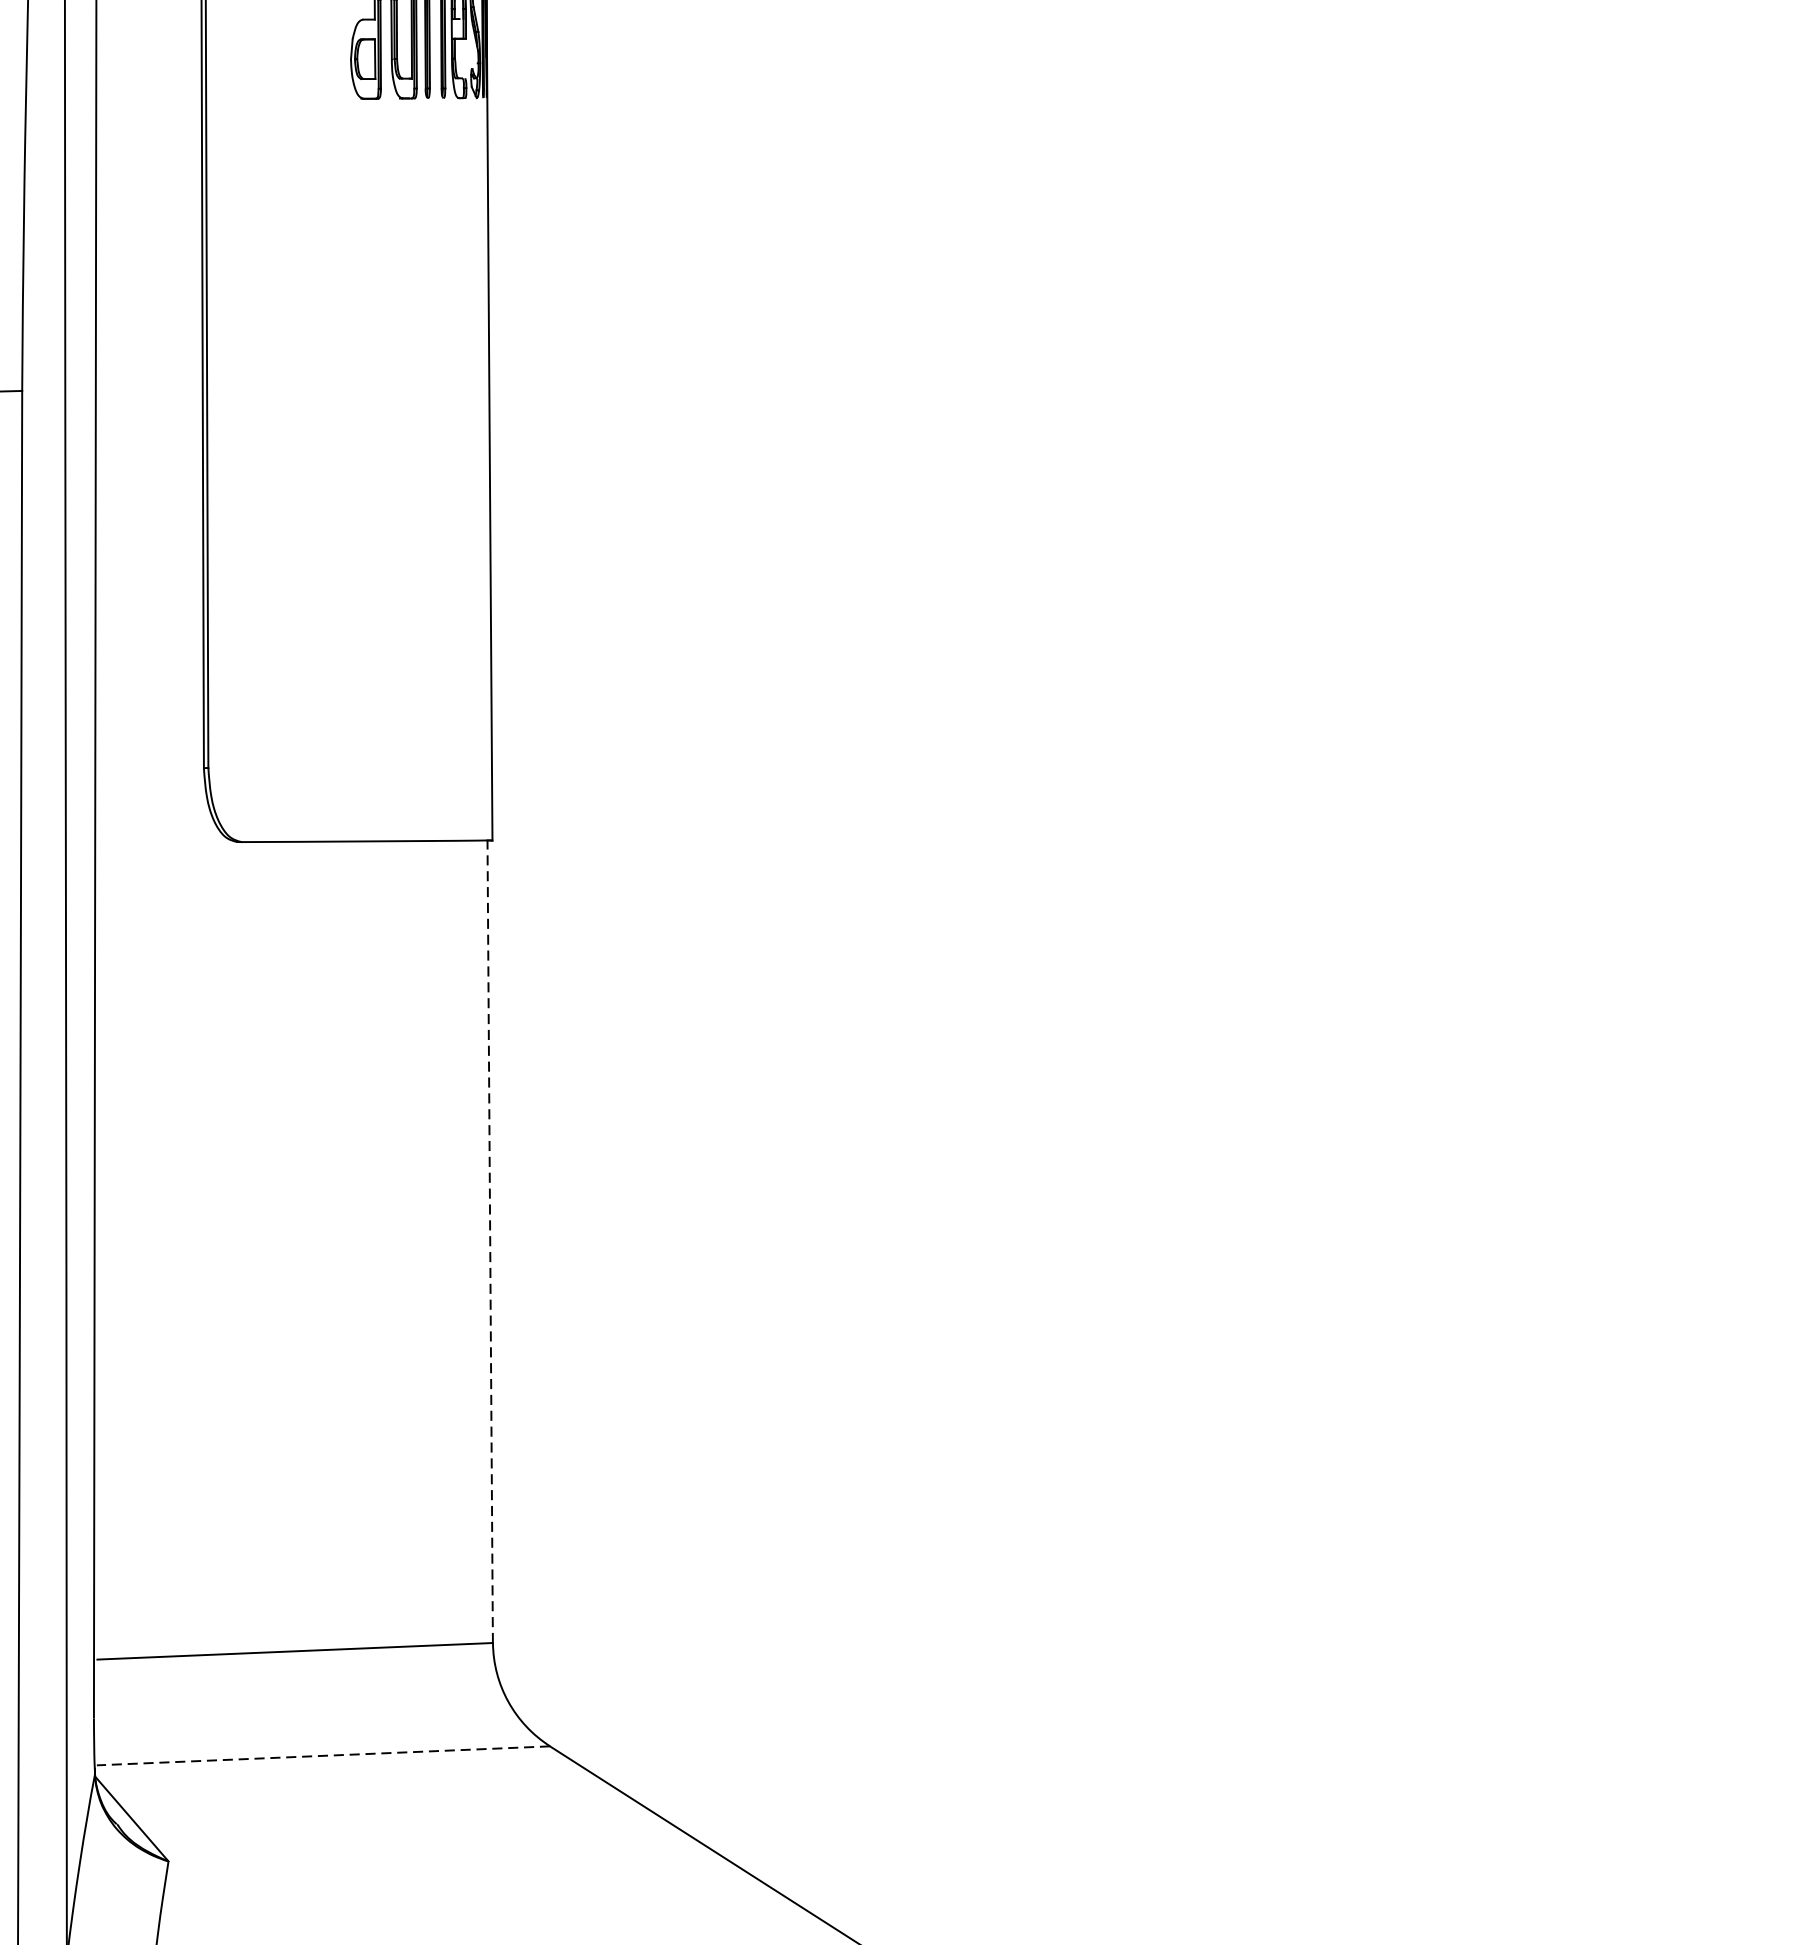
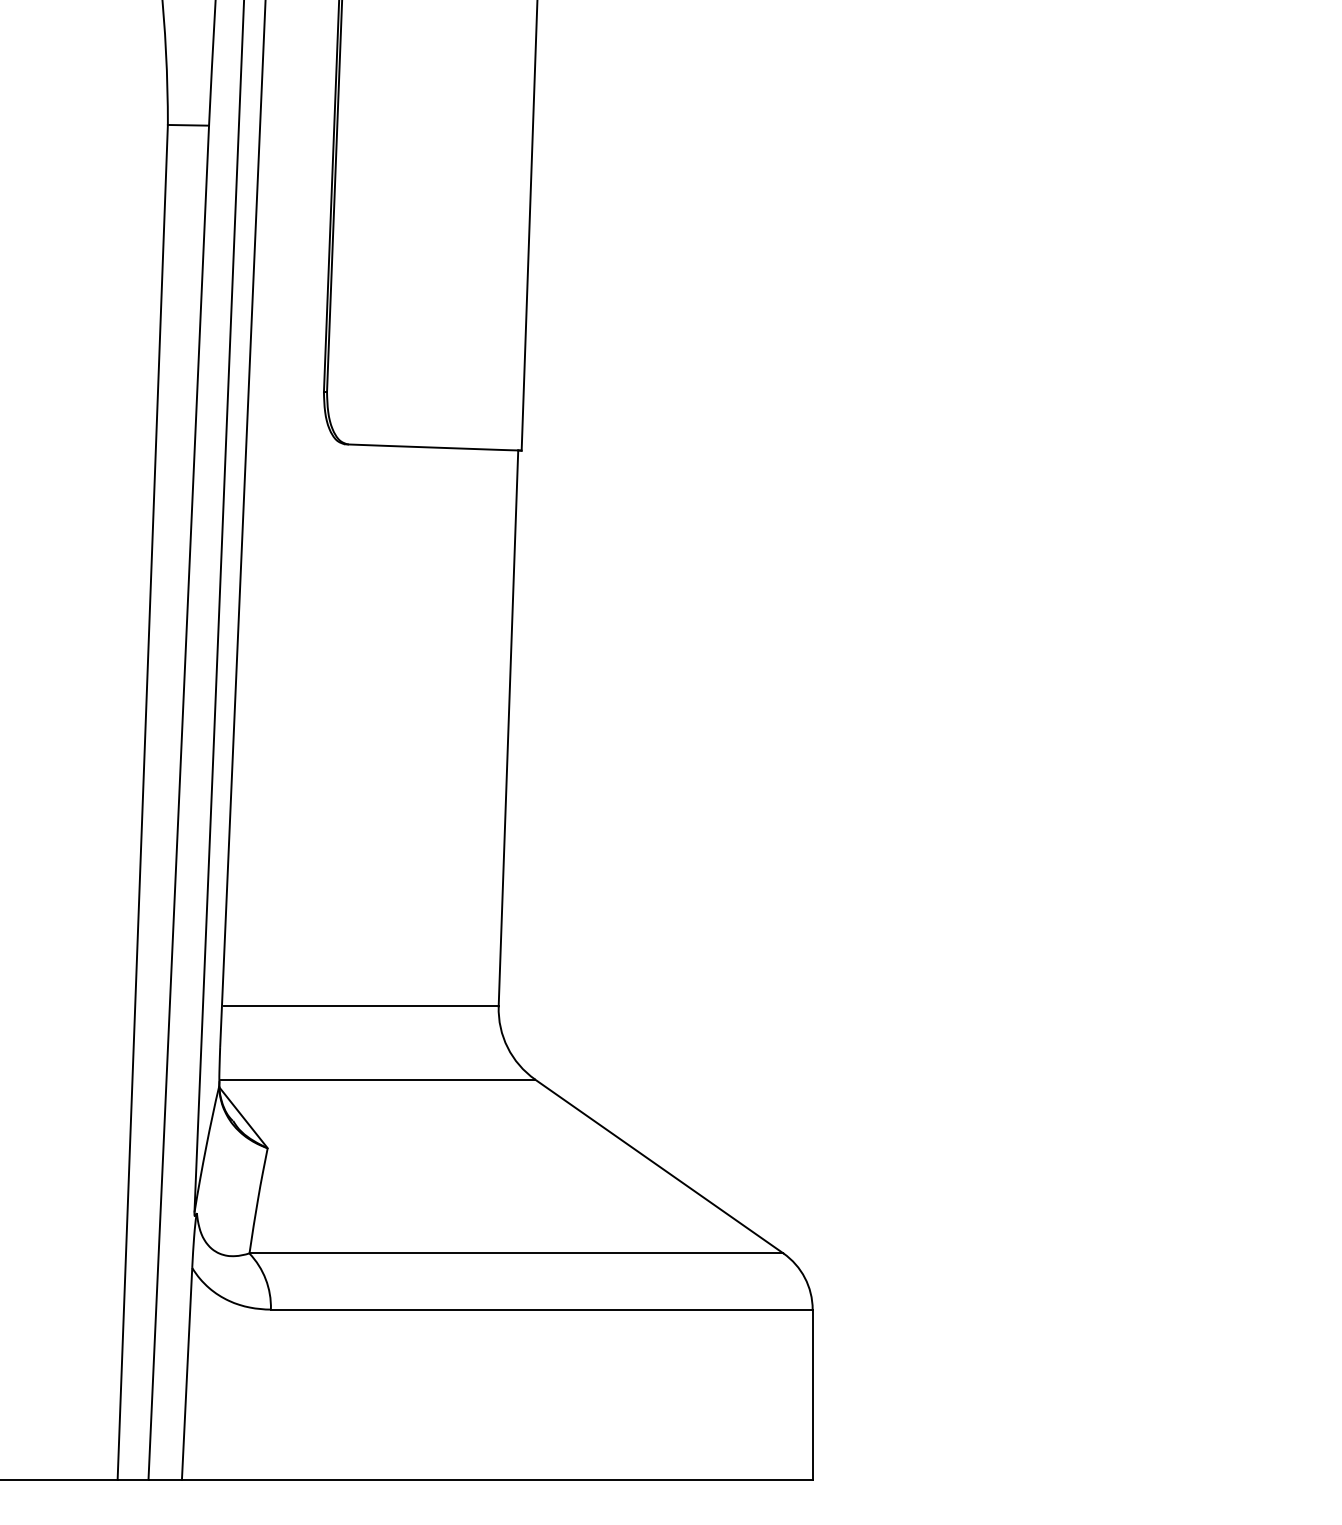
line: (490, 1240) -> (508, 727), dashed -> solid
line: (322, 1755) -> (377, 1079), dashed -> solid

